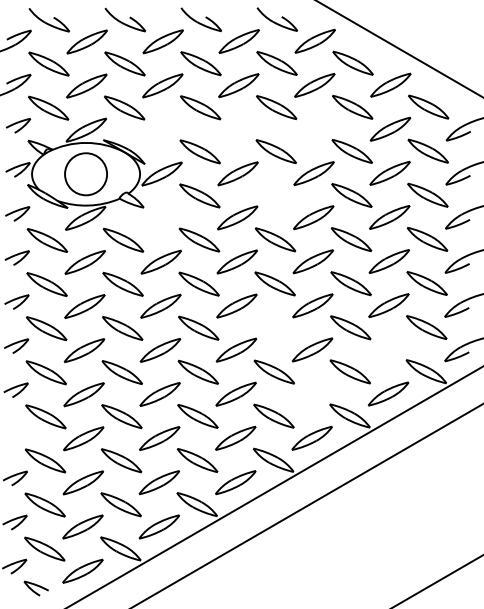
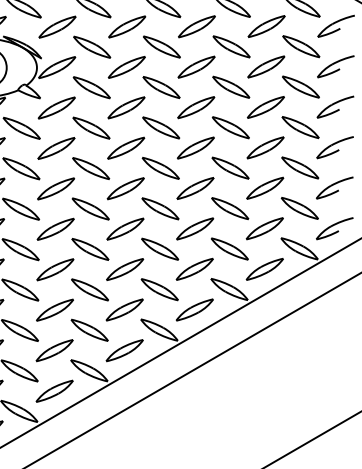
part: (162, 129) -> (57, 26), added
part: (238, 129) -> (127, 26), added
part: (314, 129) -> (196, 26), added
part: (275, 195) -> (161, 87), added
part: (161, 217) -> (56, 107), added
part: (274, 327) -> (160, 208), added
part: (388, 349) -> (264, 228), added
part: (311, 393) -> (194, 268), added

